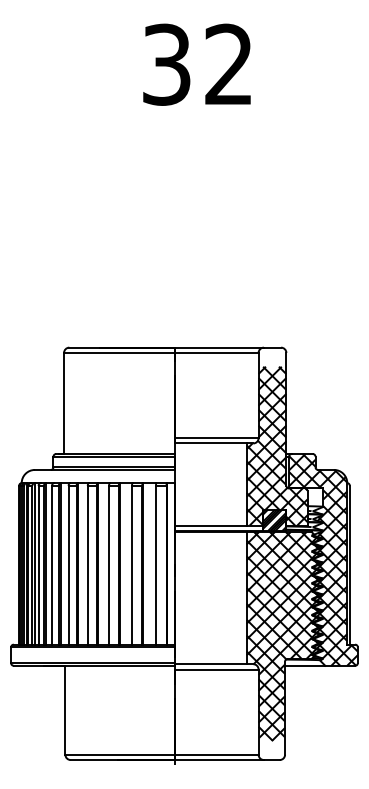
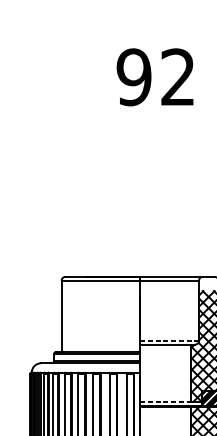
text: (166, 64) -> (133, 77), 32 -> 92
line: (216, 438) -> (169, 341), solid -> dashed
line: (210, 525) -> (165, 402), solid -> dashed

